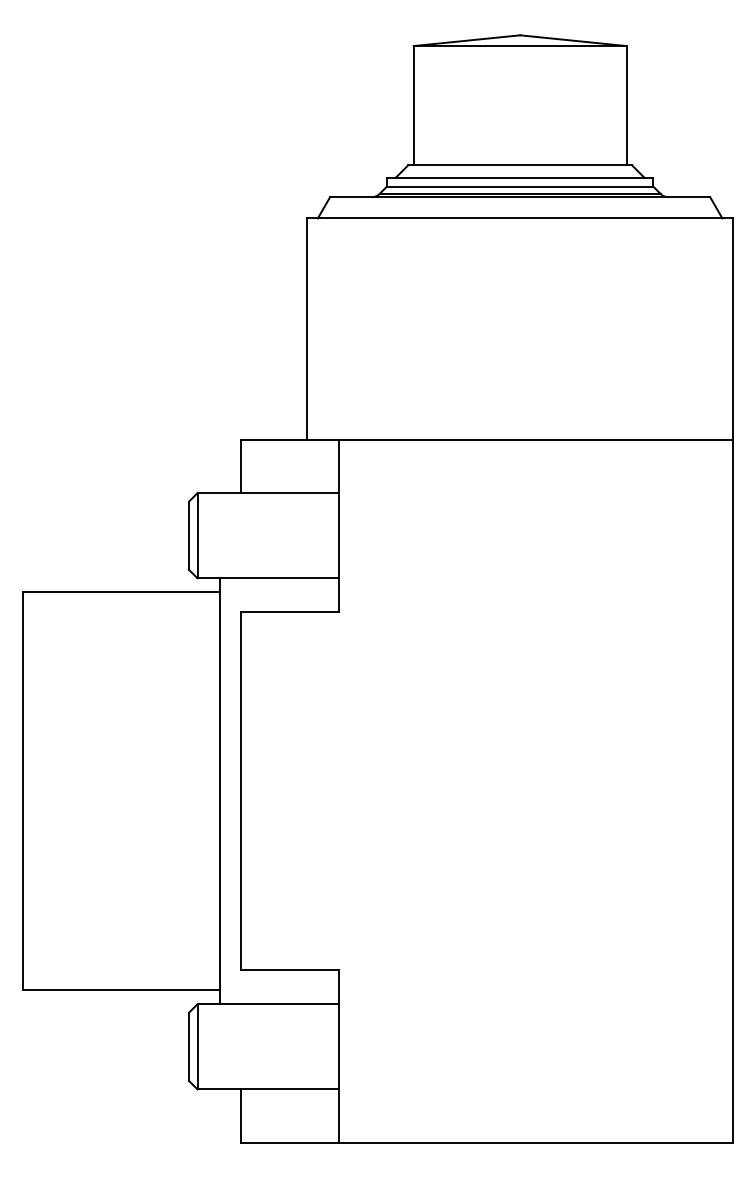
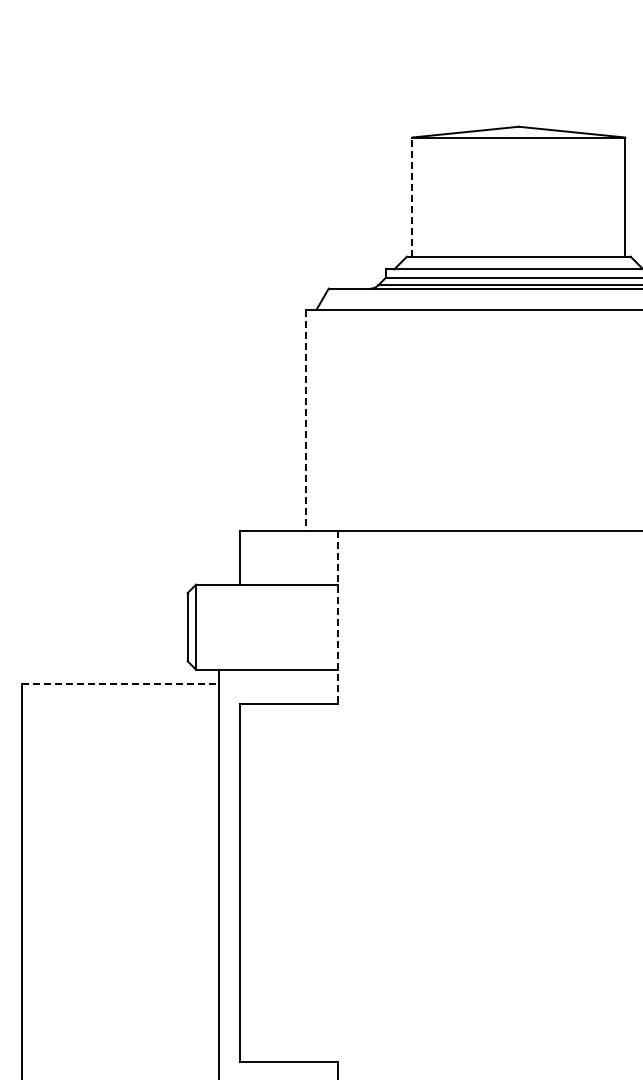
line: (413, 105) -> (412, 196), solid -> dashed
line: (307, 329) -> (306, 420), solid -> dashed
line: (339, 526) -> (338, 617), solid -> dashed
line: (121, 592) -> (120, 683), solid -> dashed

